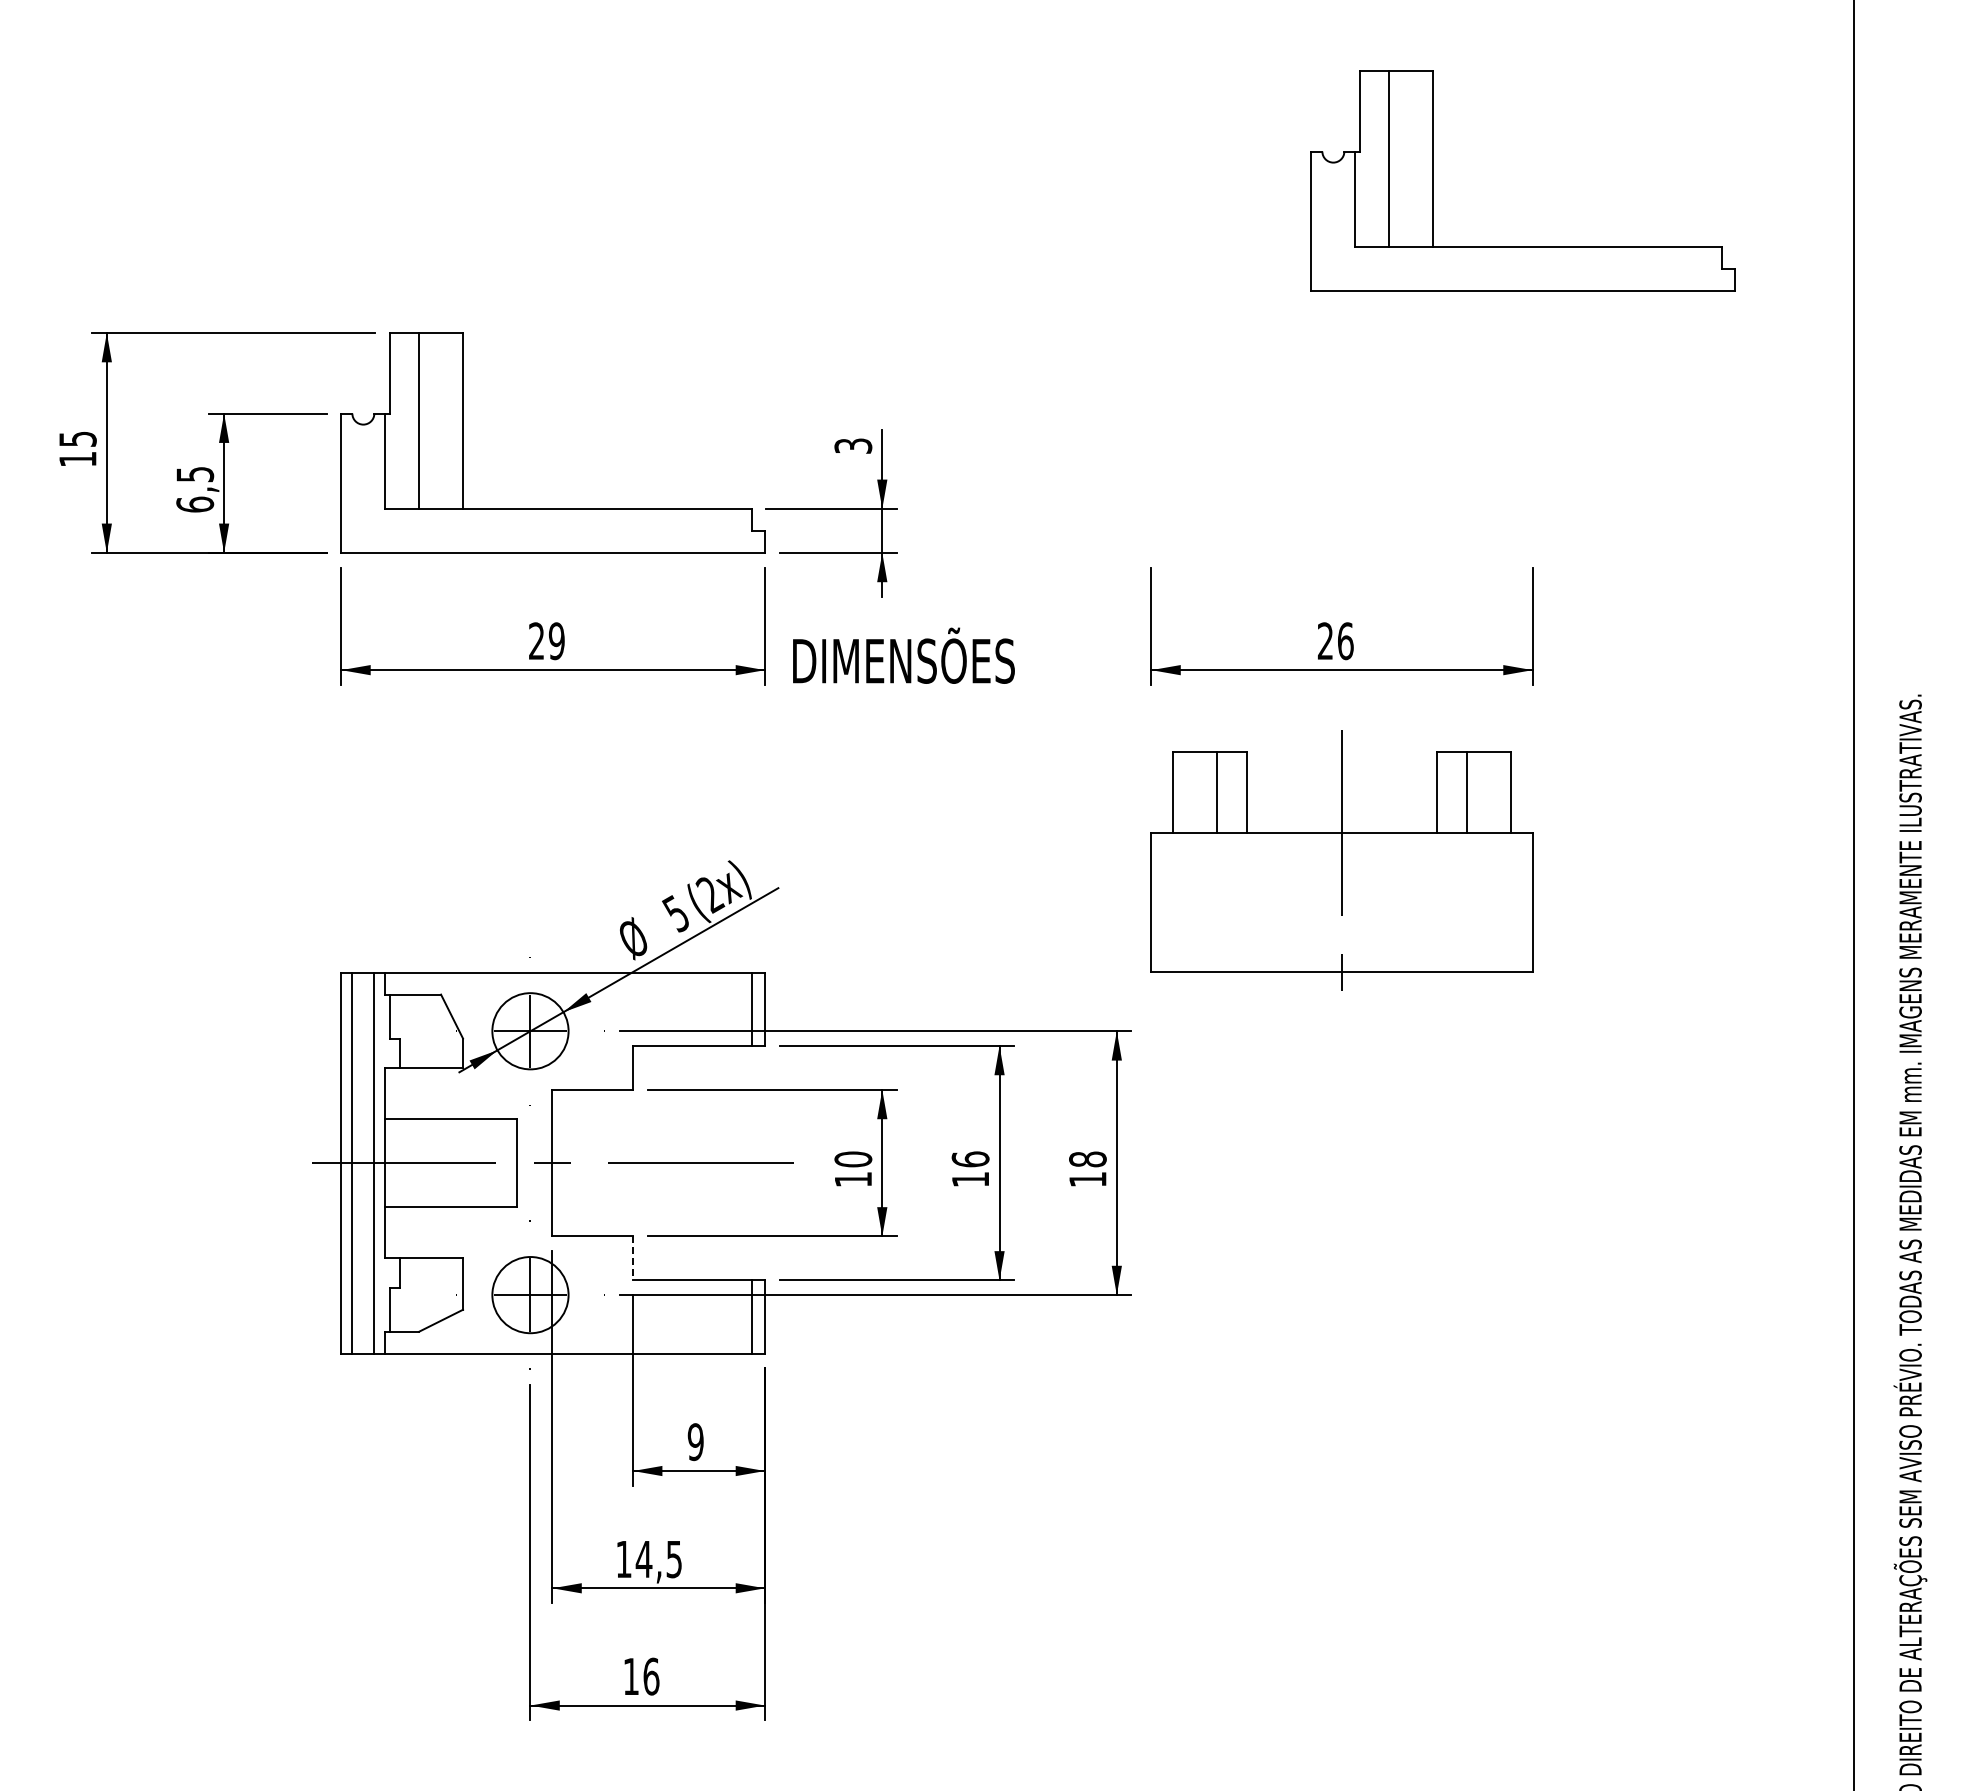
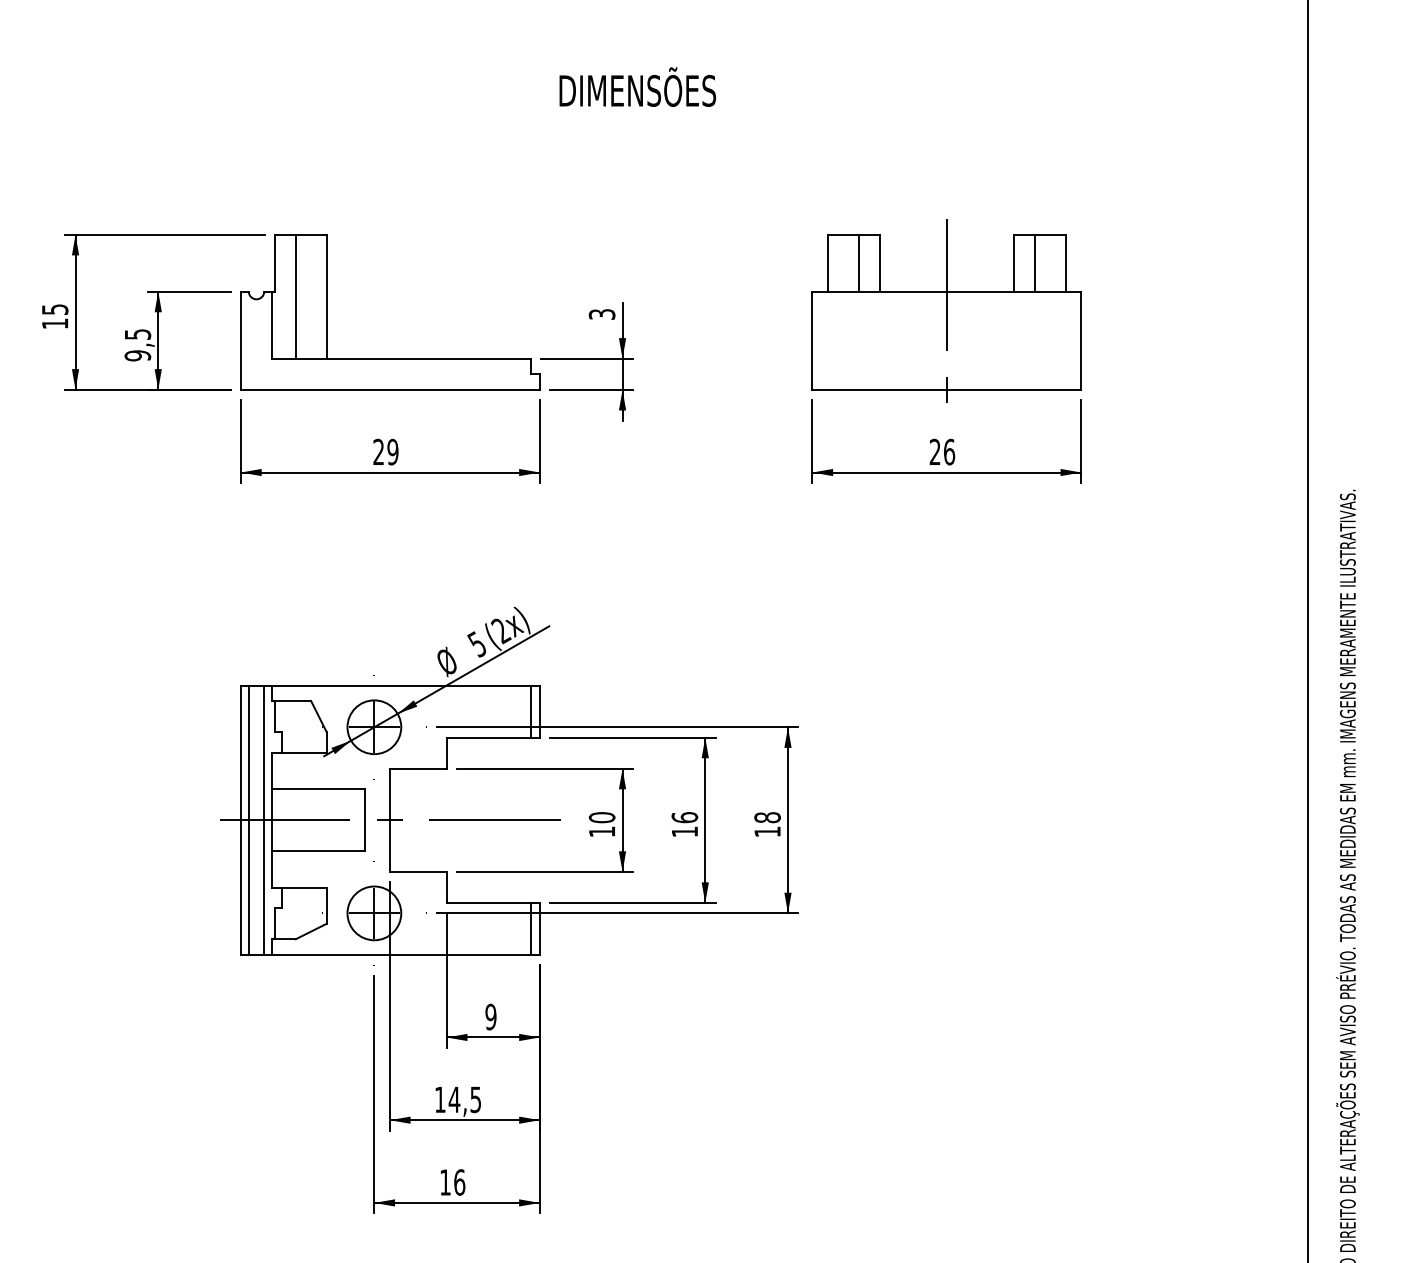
part: (1522, 246) -> (1074, 173), removed
text: (195, 504) -> (138, 355), 6,5 -> 9,5
text: (903, 655) -> (637, 86), moved
part: (1341, 860) -> (946, 311), moved
line: (633, 1258) -> (447, 887), dashed -> solid

